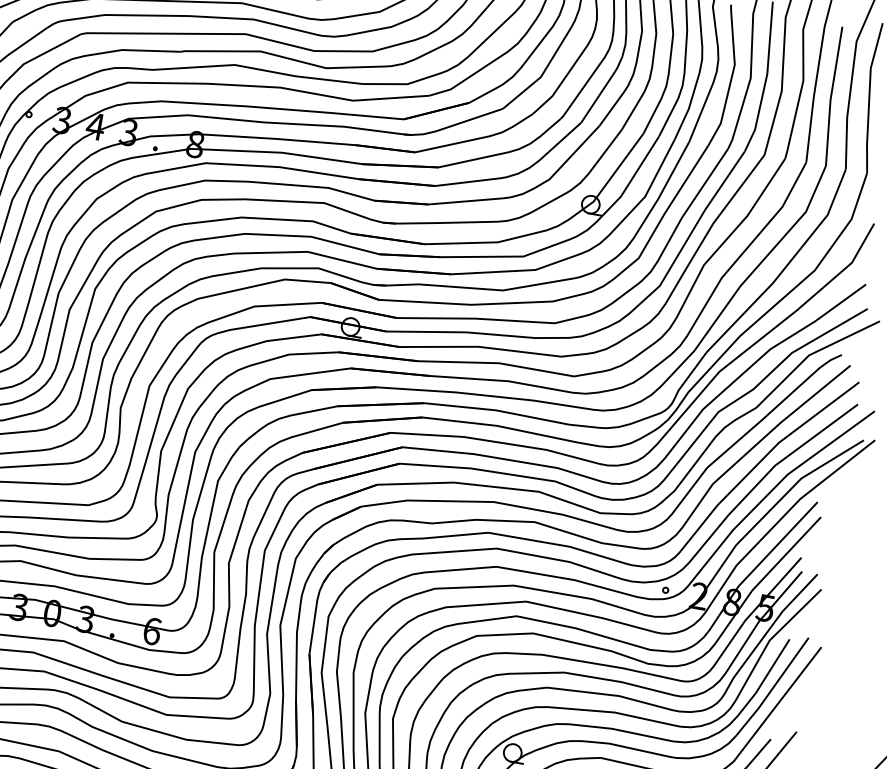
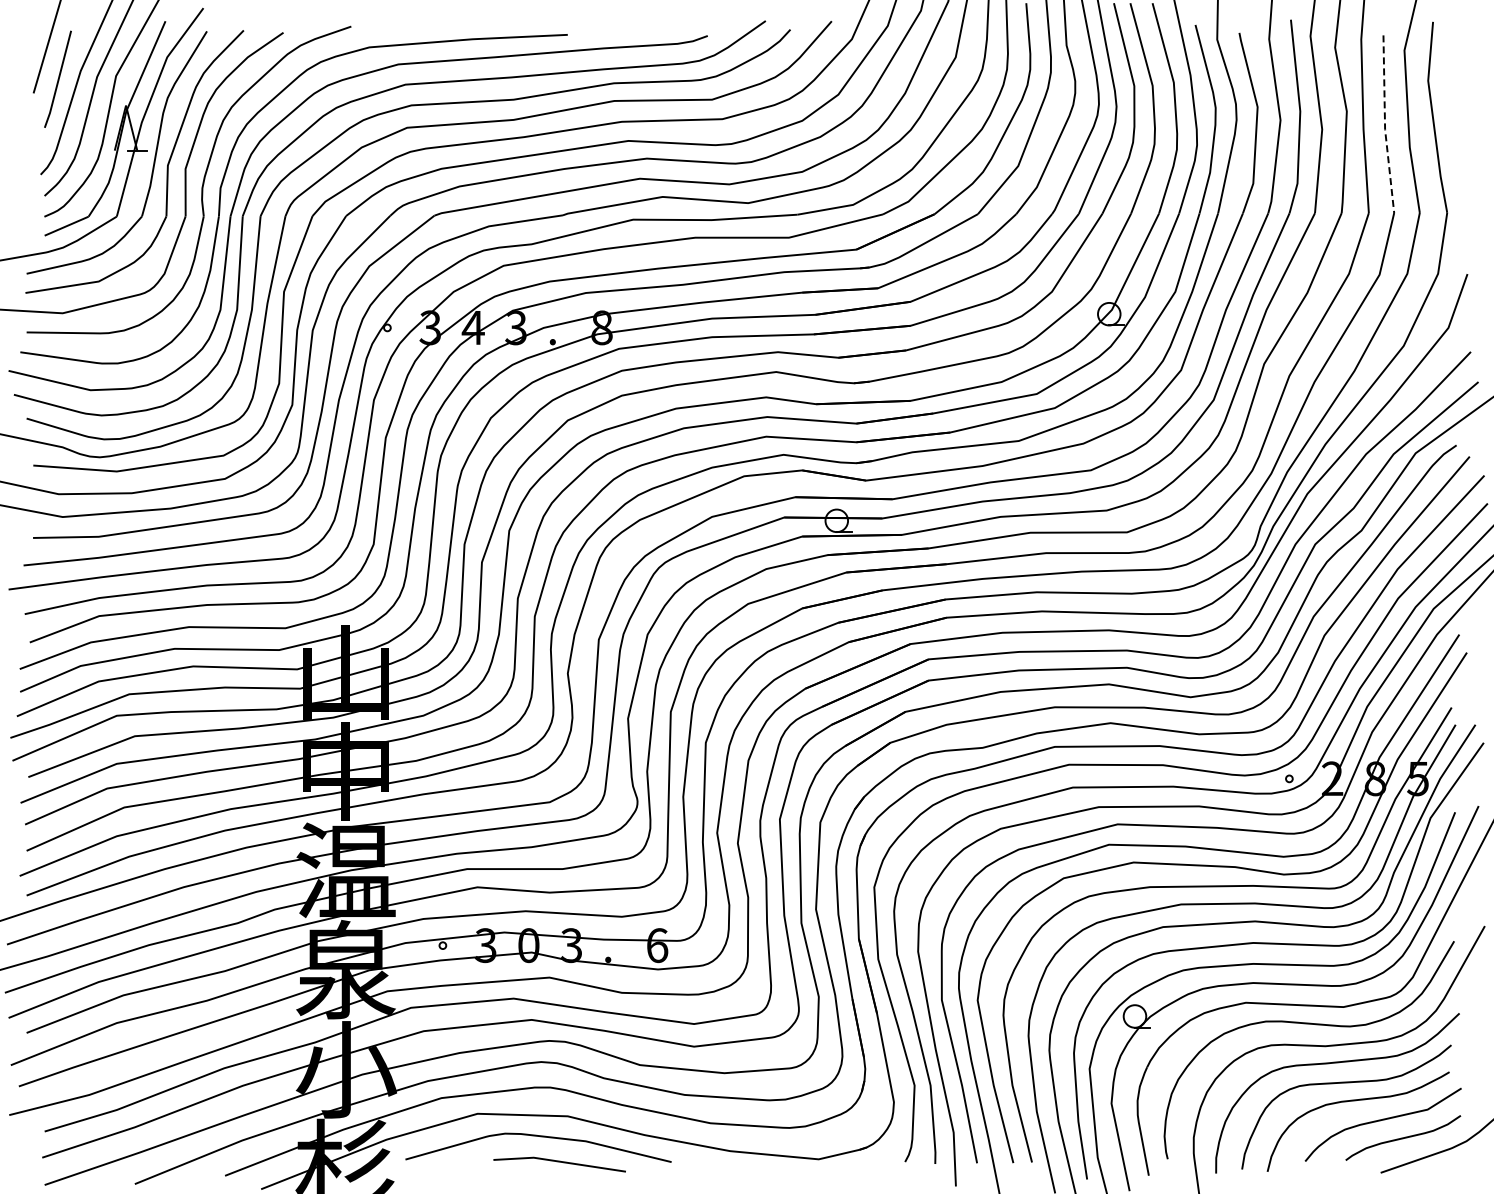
line: (831, 96) -> (1385, 125), solid -> dashed

